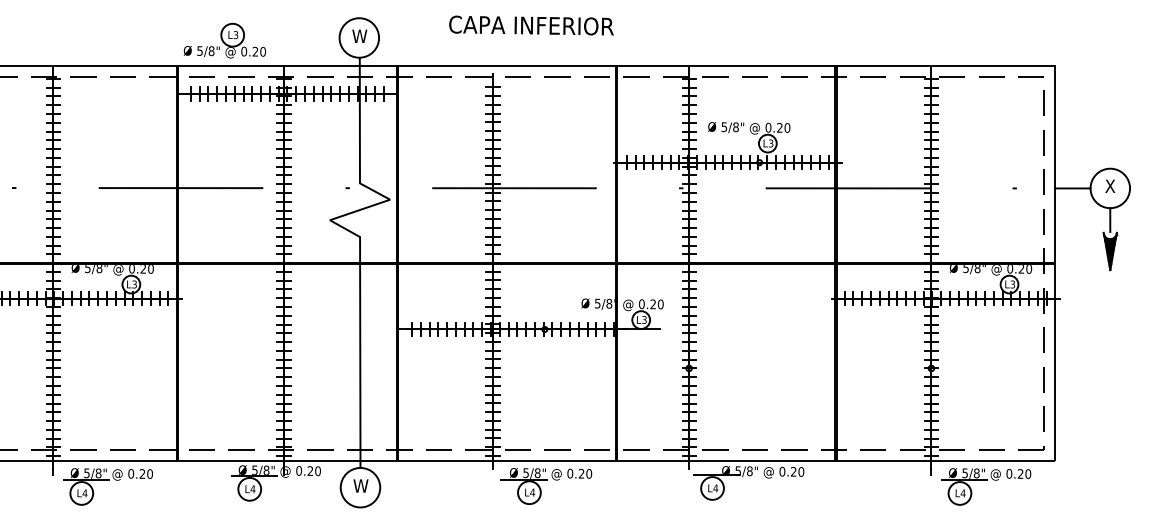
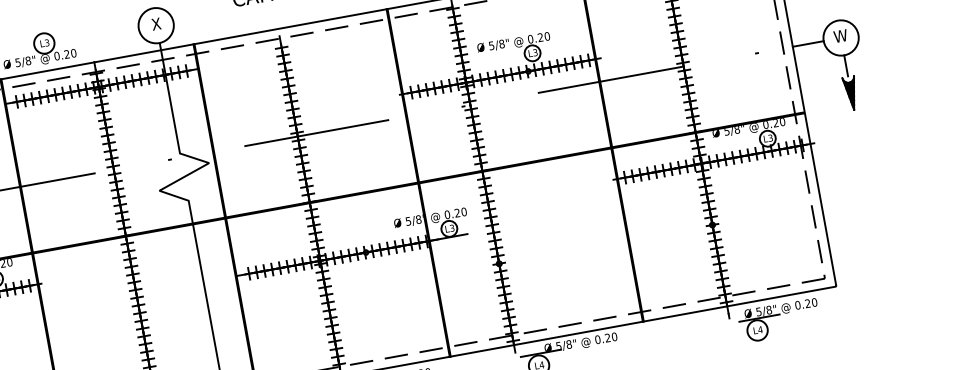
text: (359, 35) -> (155, 23), W -> X
text: (1109, 185) -> (839, 35), X -> W

